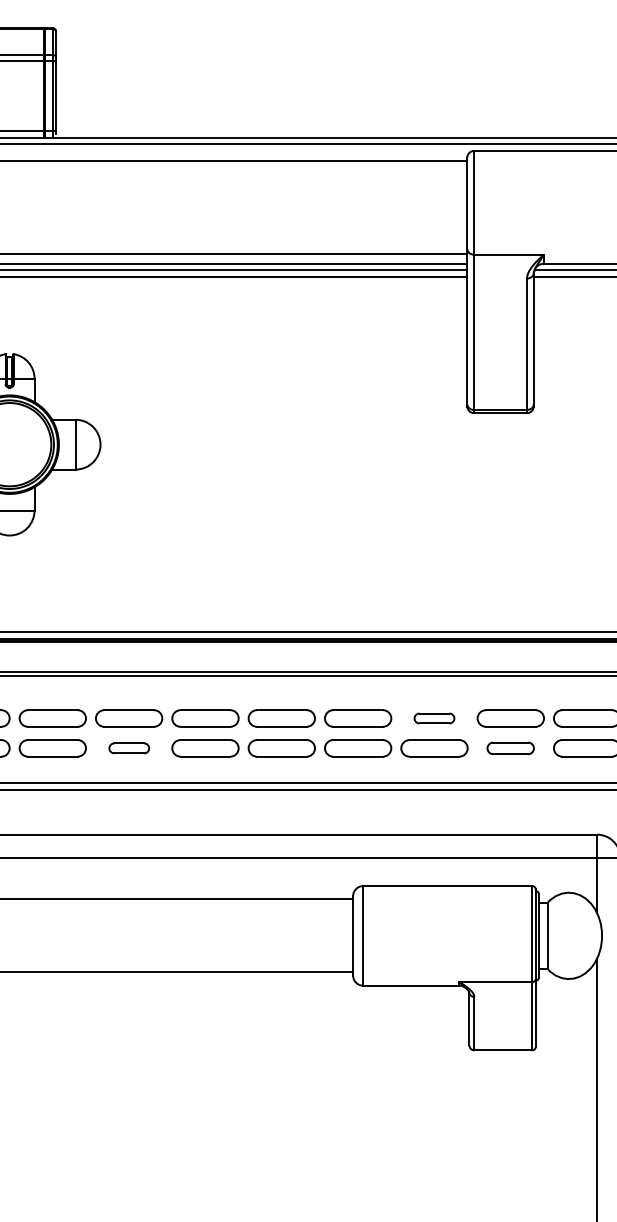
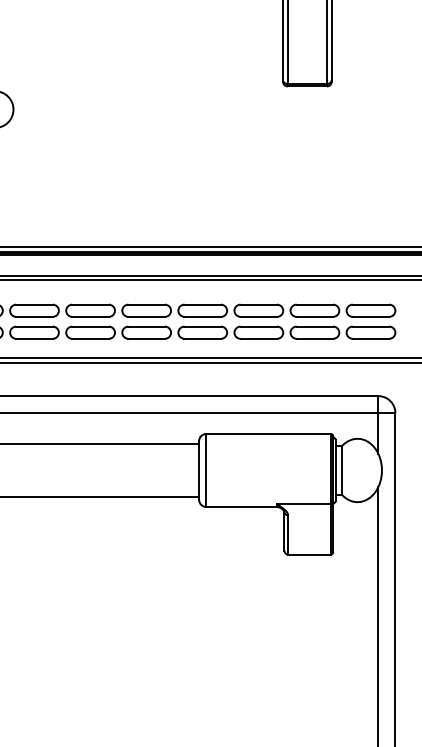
part: (434, 718) -> (258, 310), size x1.67
part: (129, 748) -> (34, 332), size x1.67
part: (510, 748) -> (314, 332), size x1.43

